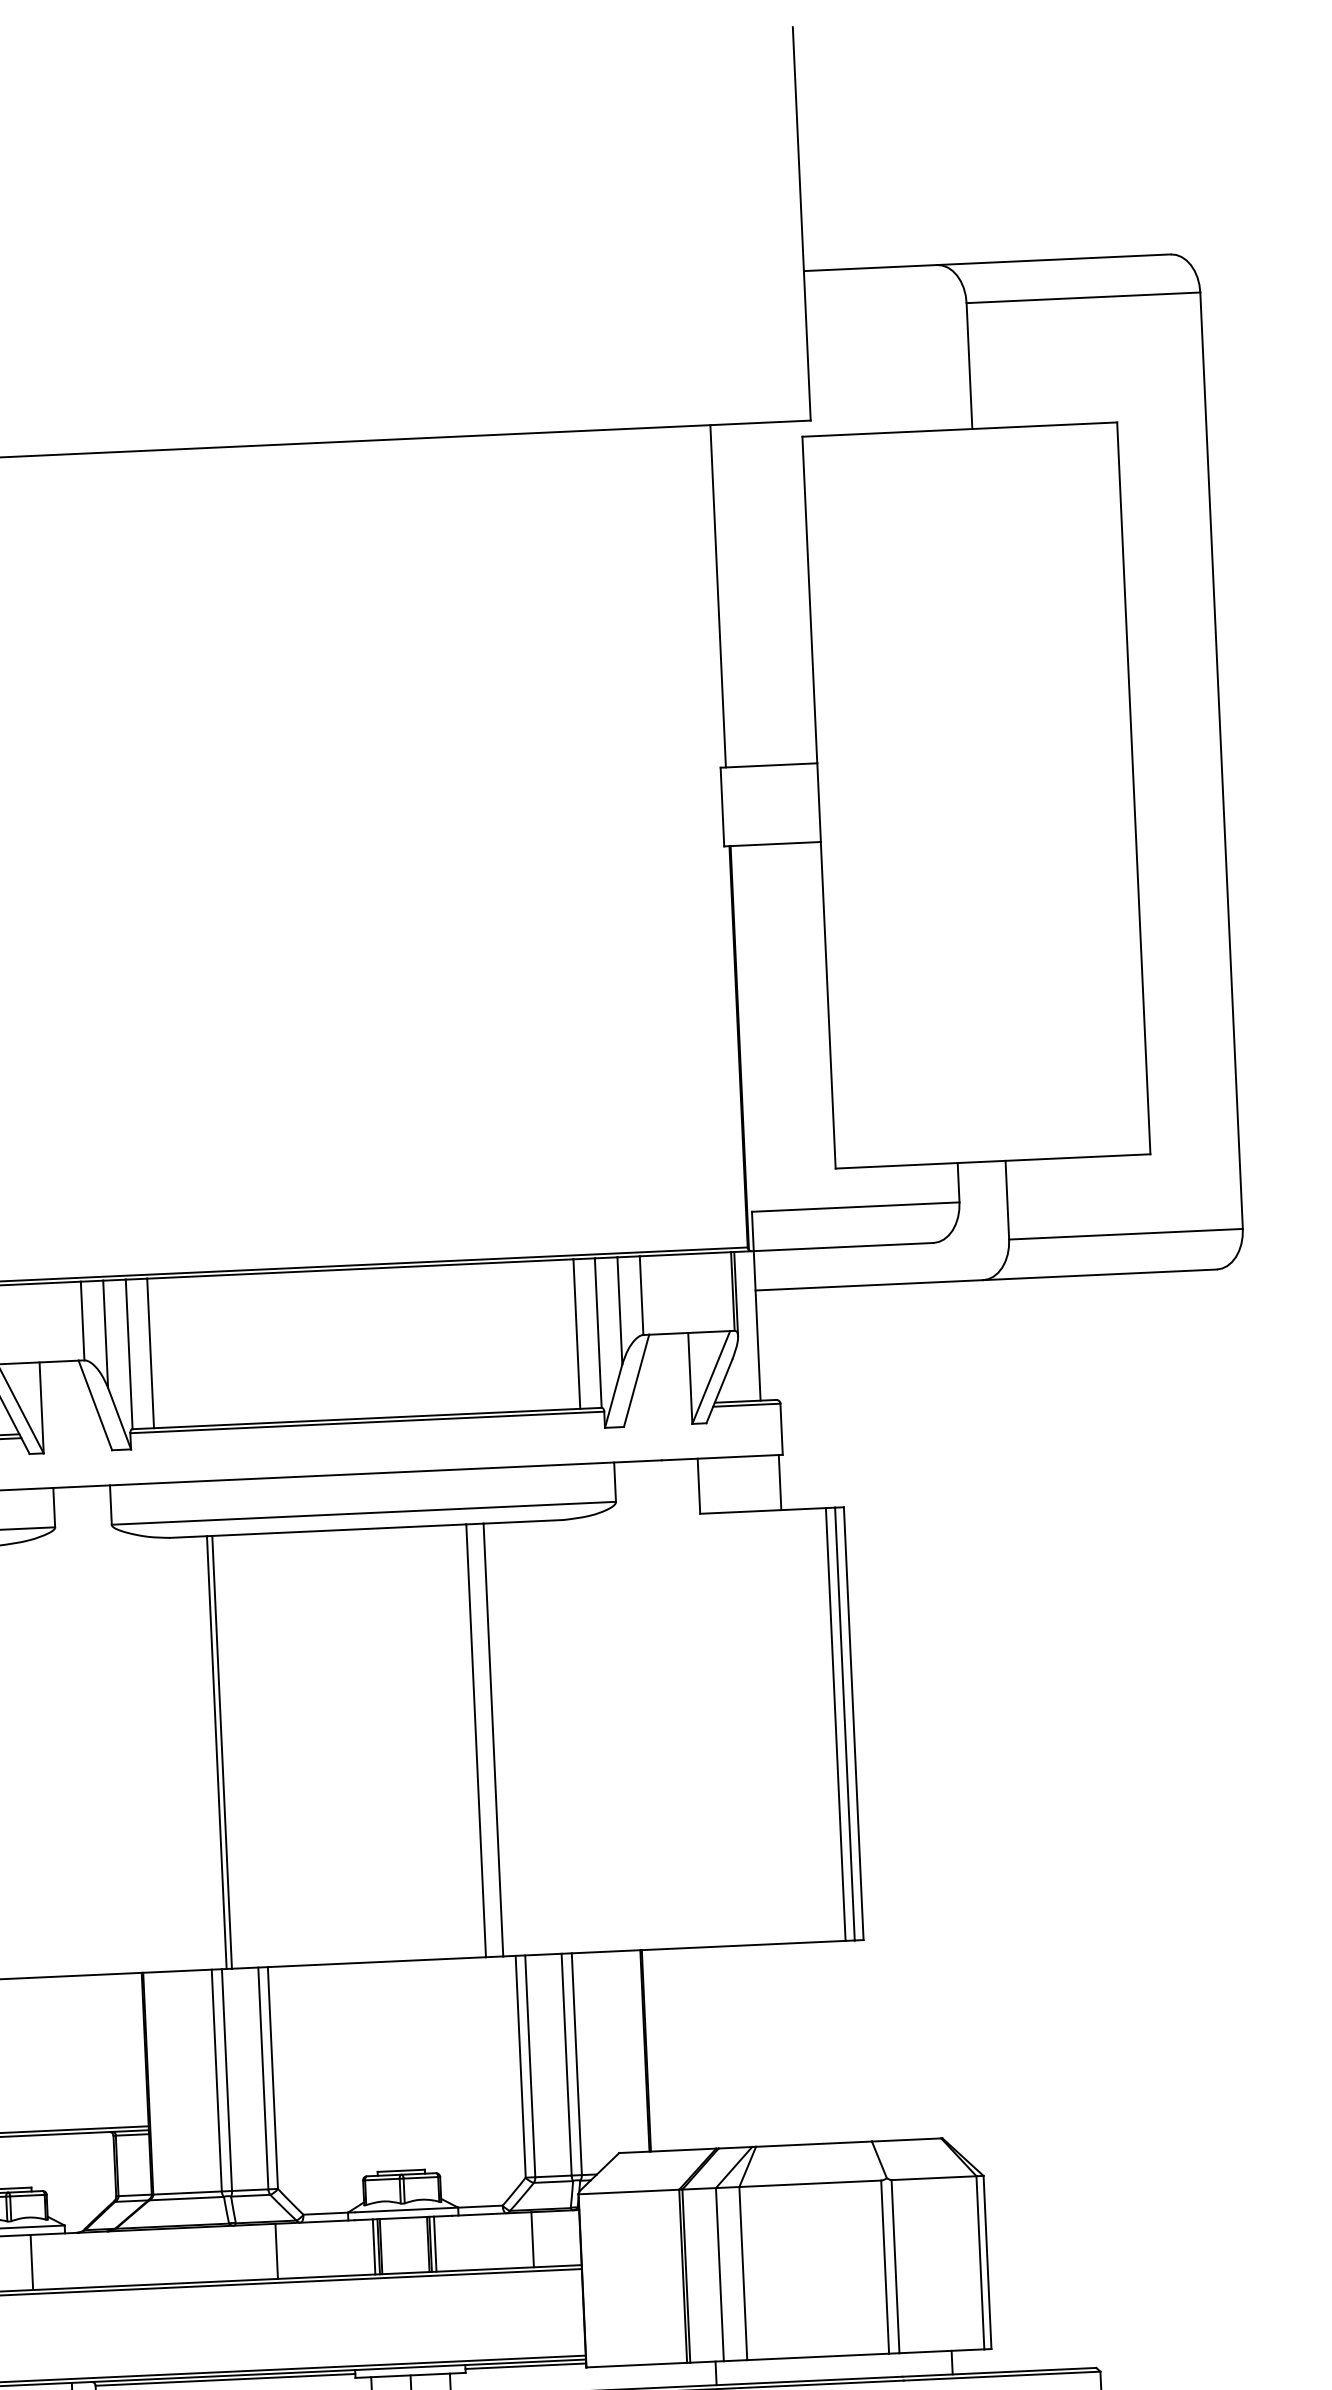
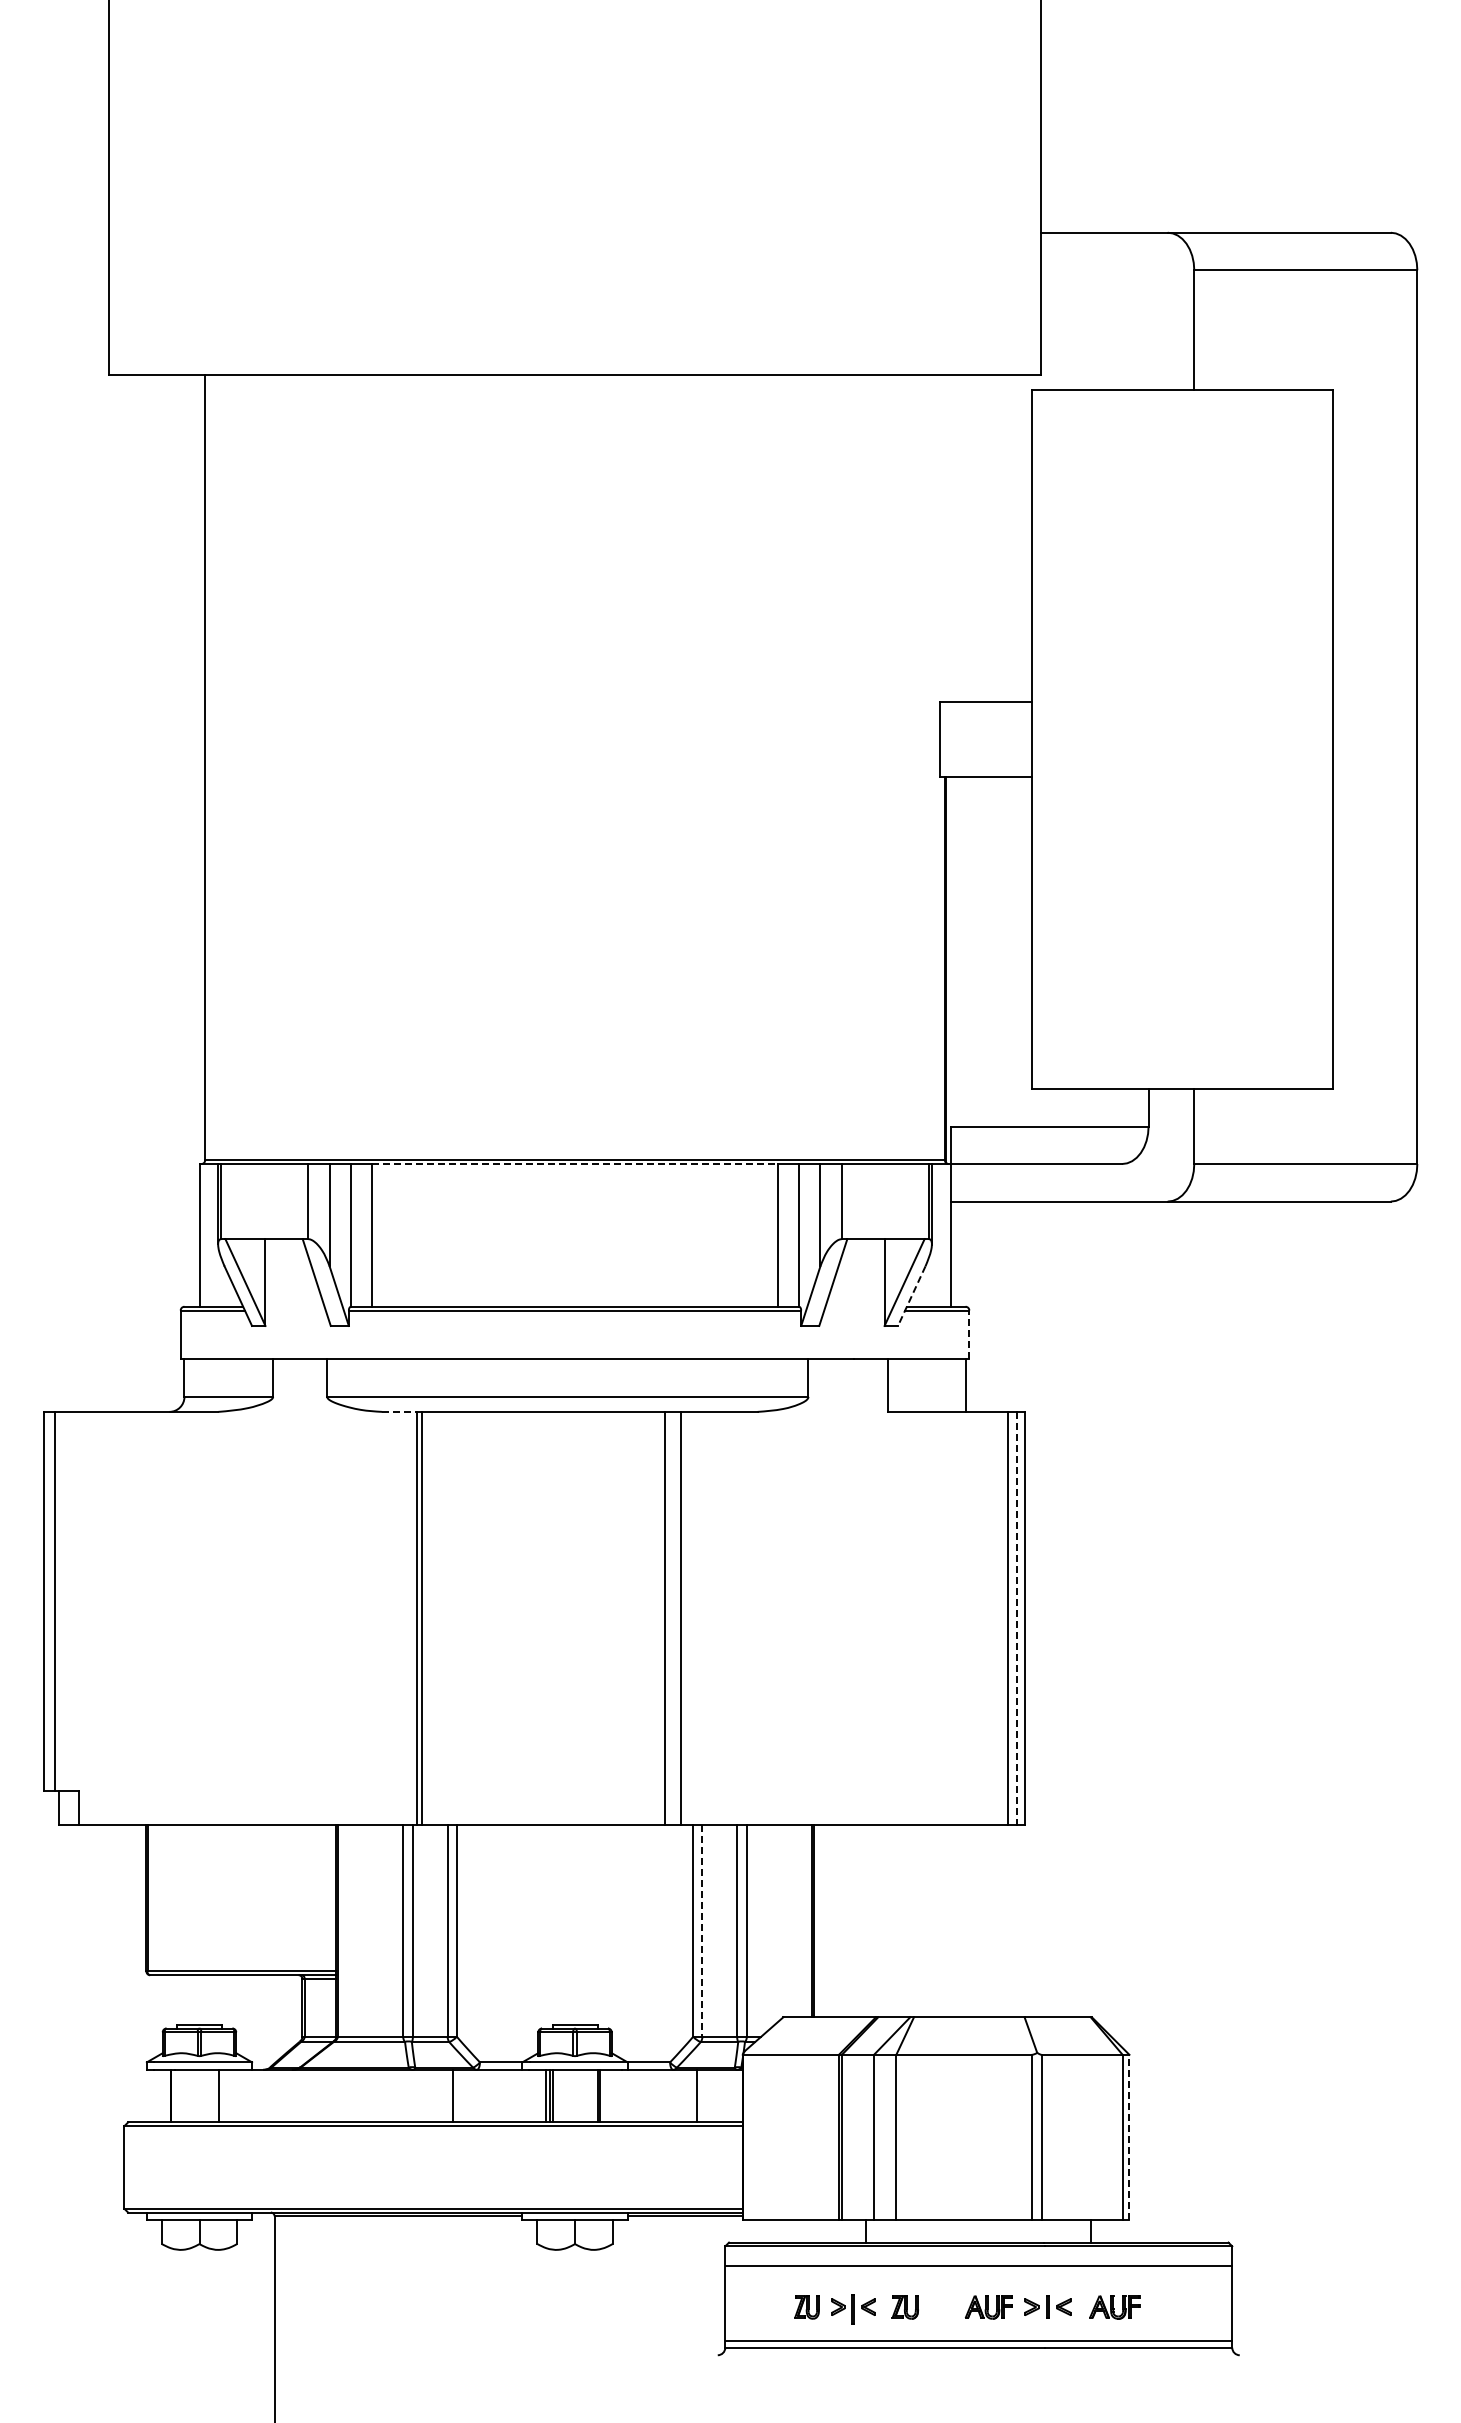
line: (717, 596) -> (944, 538), removed
line: (360, 1269) -> (575, 1164), solid -> dashed
line: (719, 1391) -> (911, 1296), solid -> dashed
line: (781, 1428) -> (969, 1334), solid -> dashed
line: (188, 1536) -> (399, 1411), solid -> dashed
line: (844, 1724) -> (1016, 1618), solid -> dashed
line: (530, 2065) -> (702, 1930), solid -> dashed
line: (435, 2243) -> (604, 2095), removed
line: (987, 2262) -> (1129, 2137), solid -> dashed

